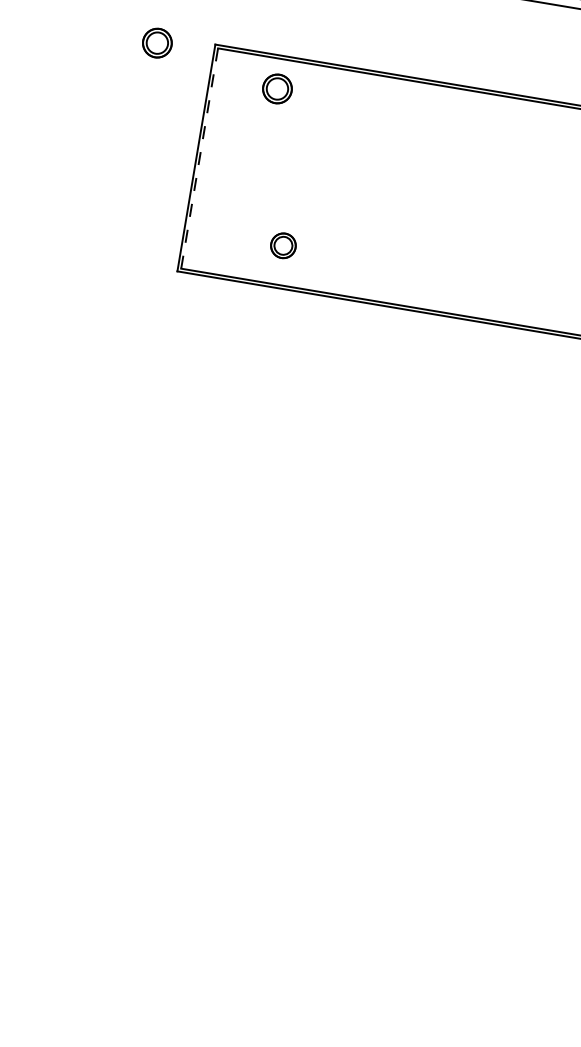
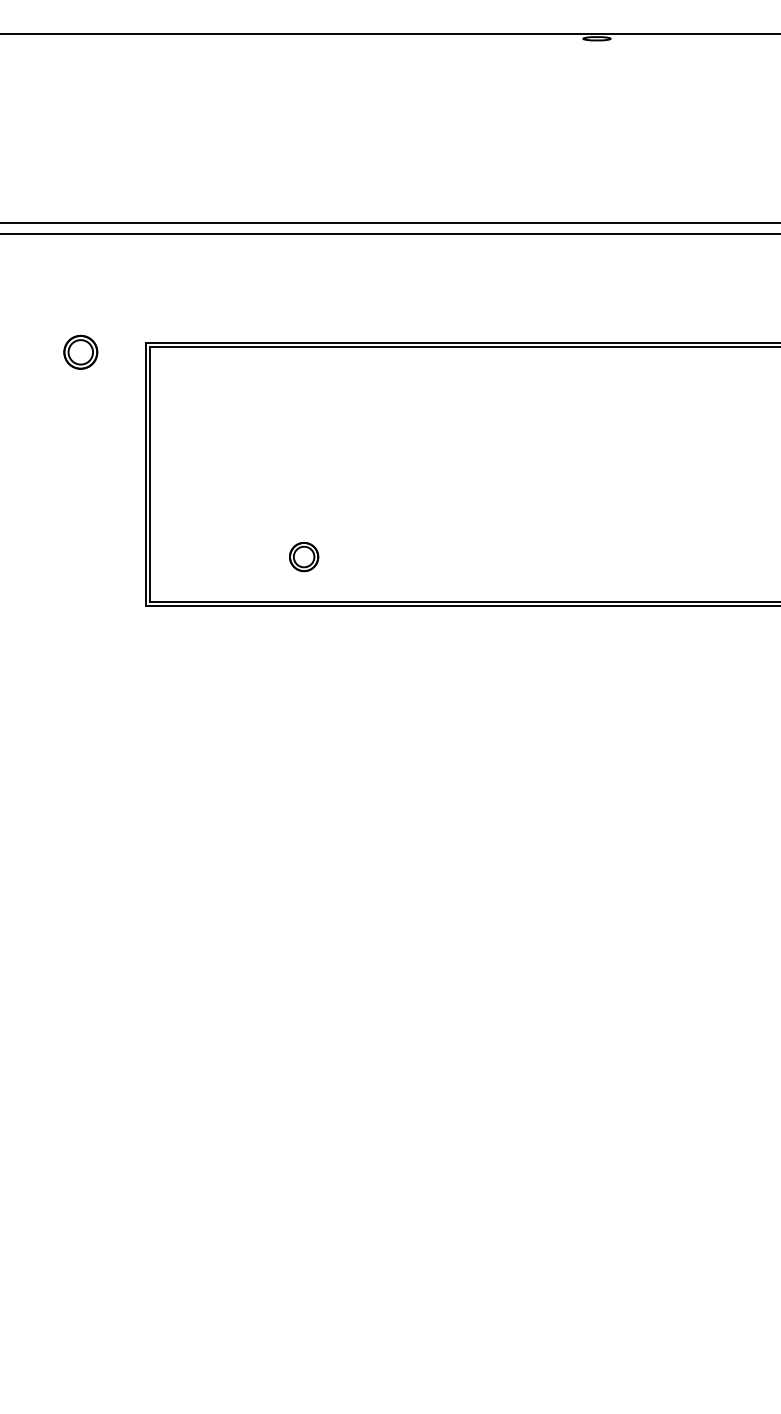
part: (277, 88) -> (224, 380), removed
line: (199, 158) -> (150, 474), dashed -> solid
part: (283, 246) -> (304, 557), moved

